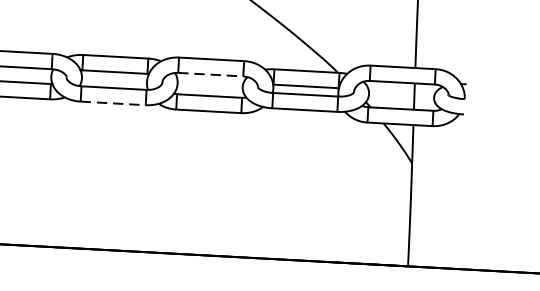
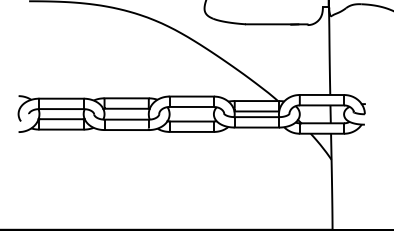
line: (211, 74) -> (192, 106), dashed -> solid
line: (114, 104) -> (127, 130), dashed -> solid

